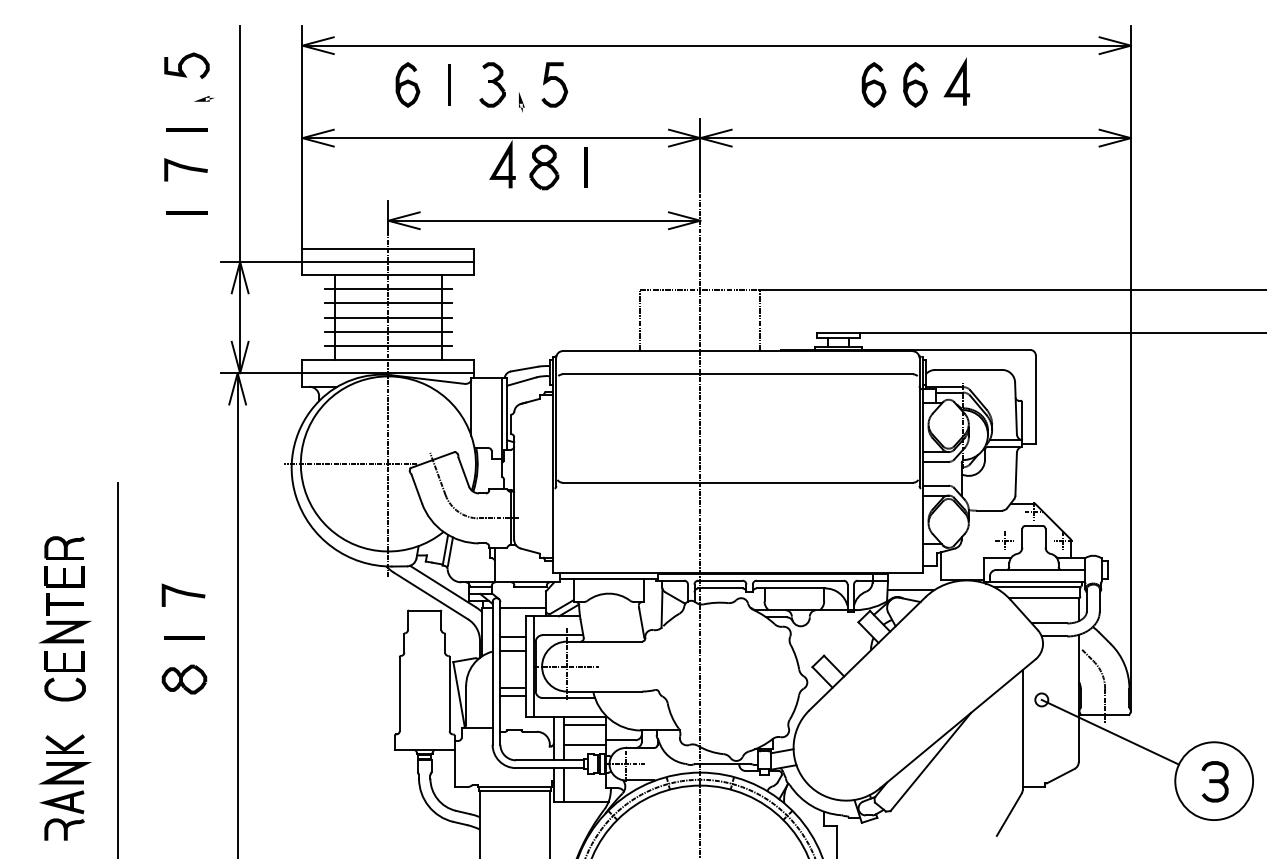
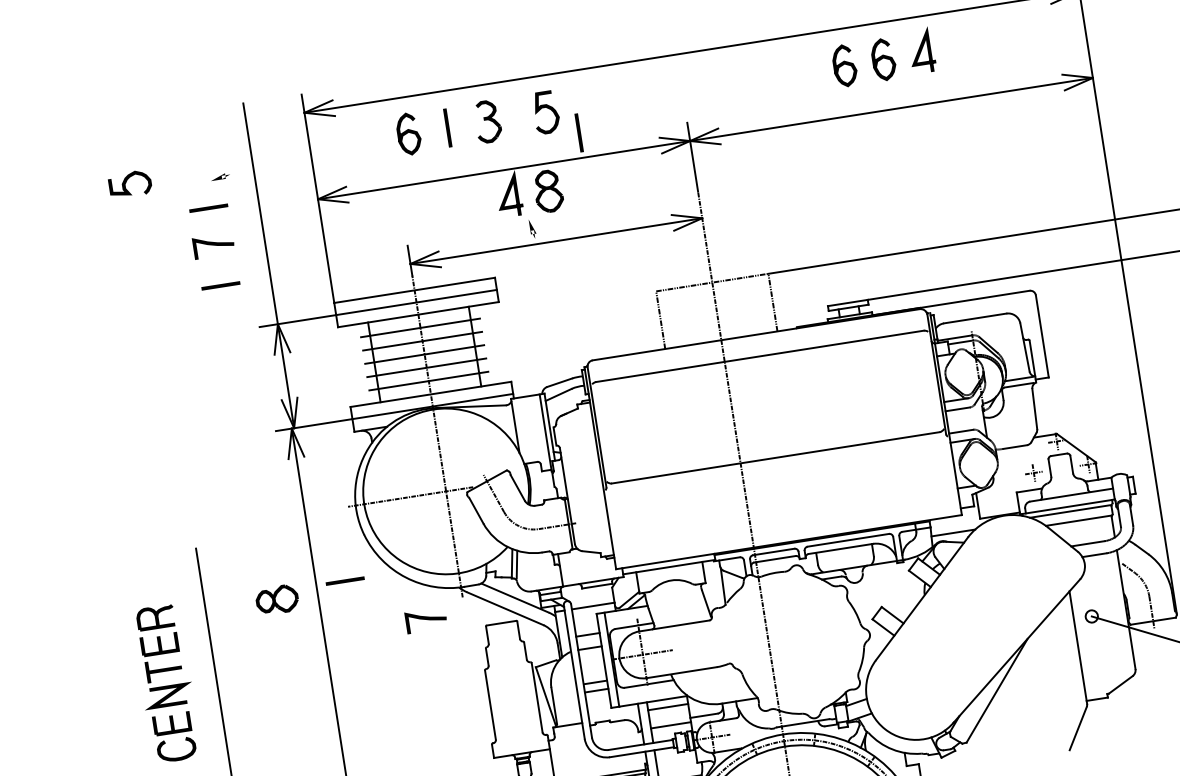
curve: (183, 63) -> (126, 182), moved
part: (521, 102) -> (532, 229), moved
line: (585, 167) -> (578, 132), moved
curve: (183, 594) -> (426, 619), moved
line: (184, 637) -> (345, 580), moved
part: (184, 679) -> (277, 599), moved

